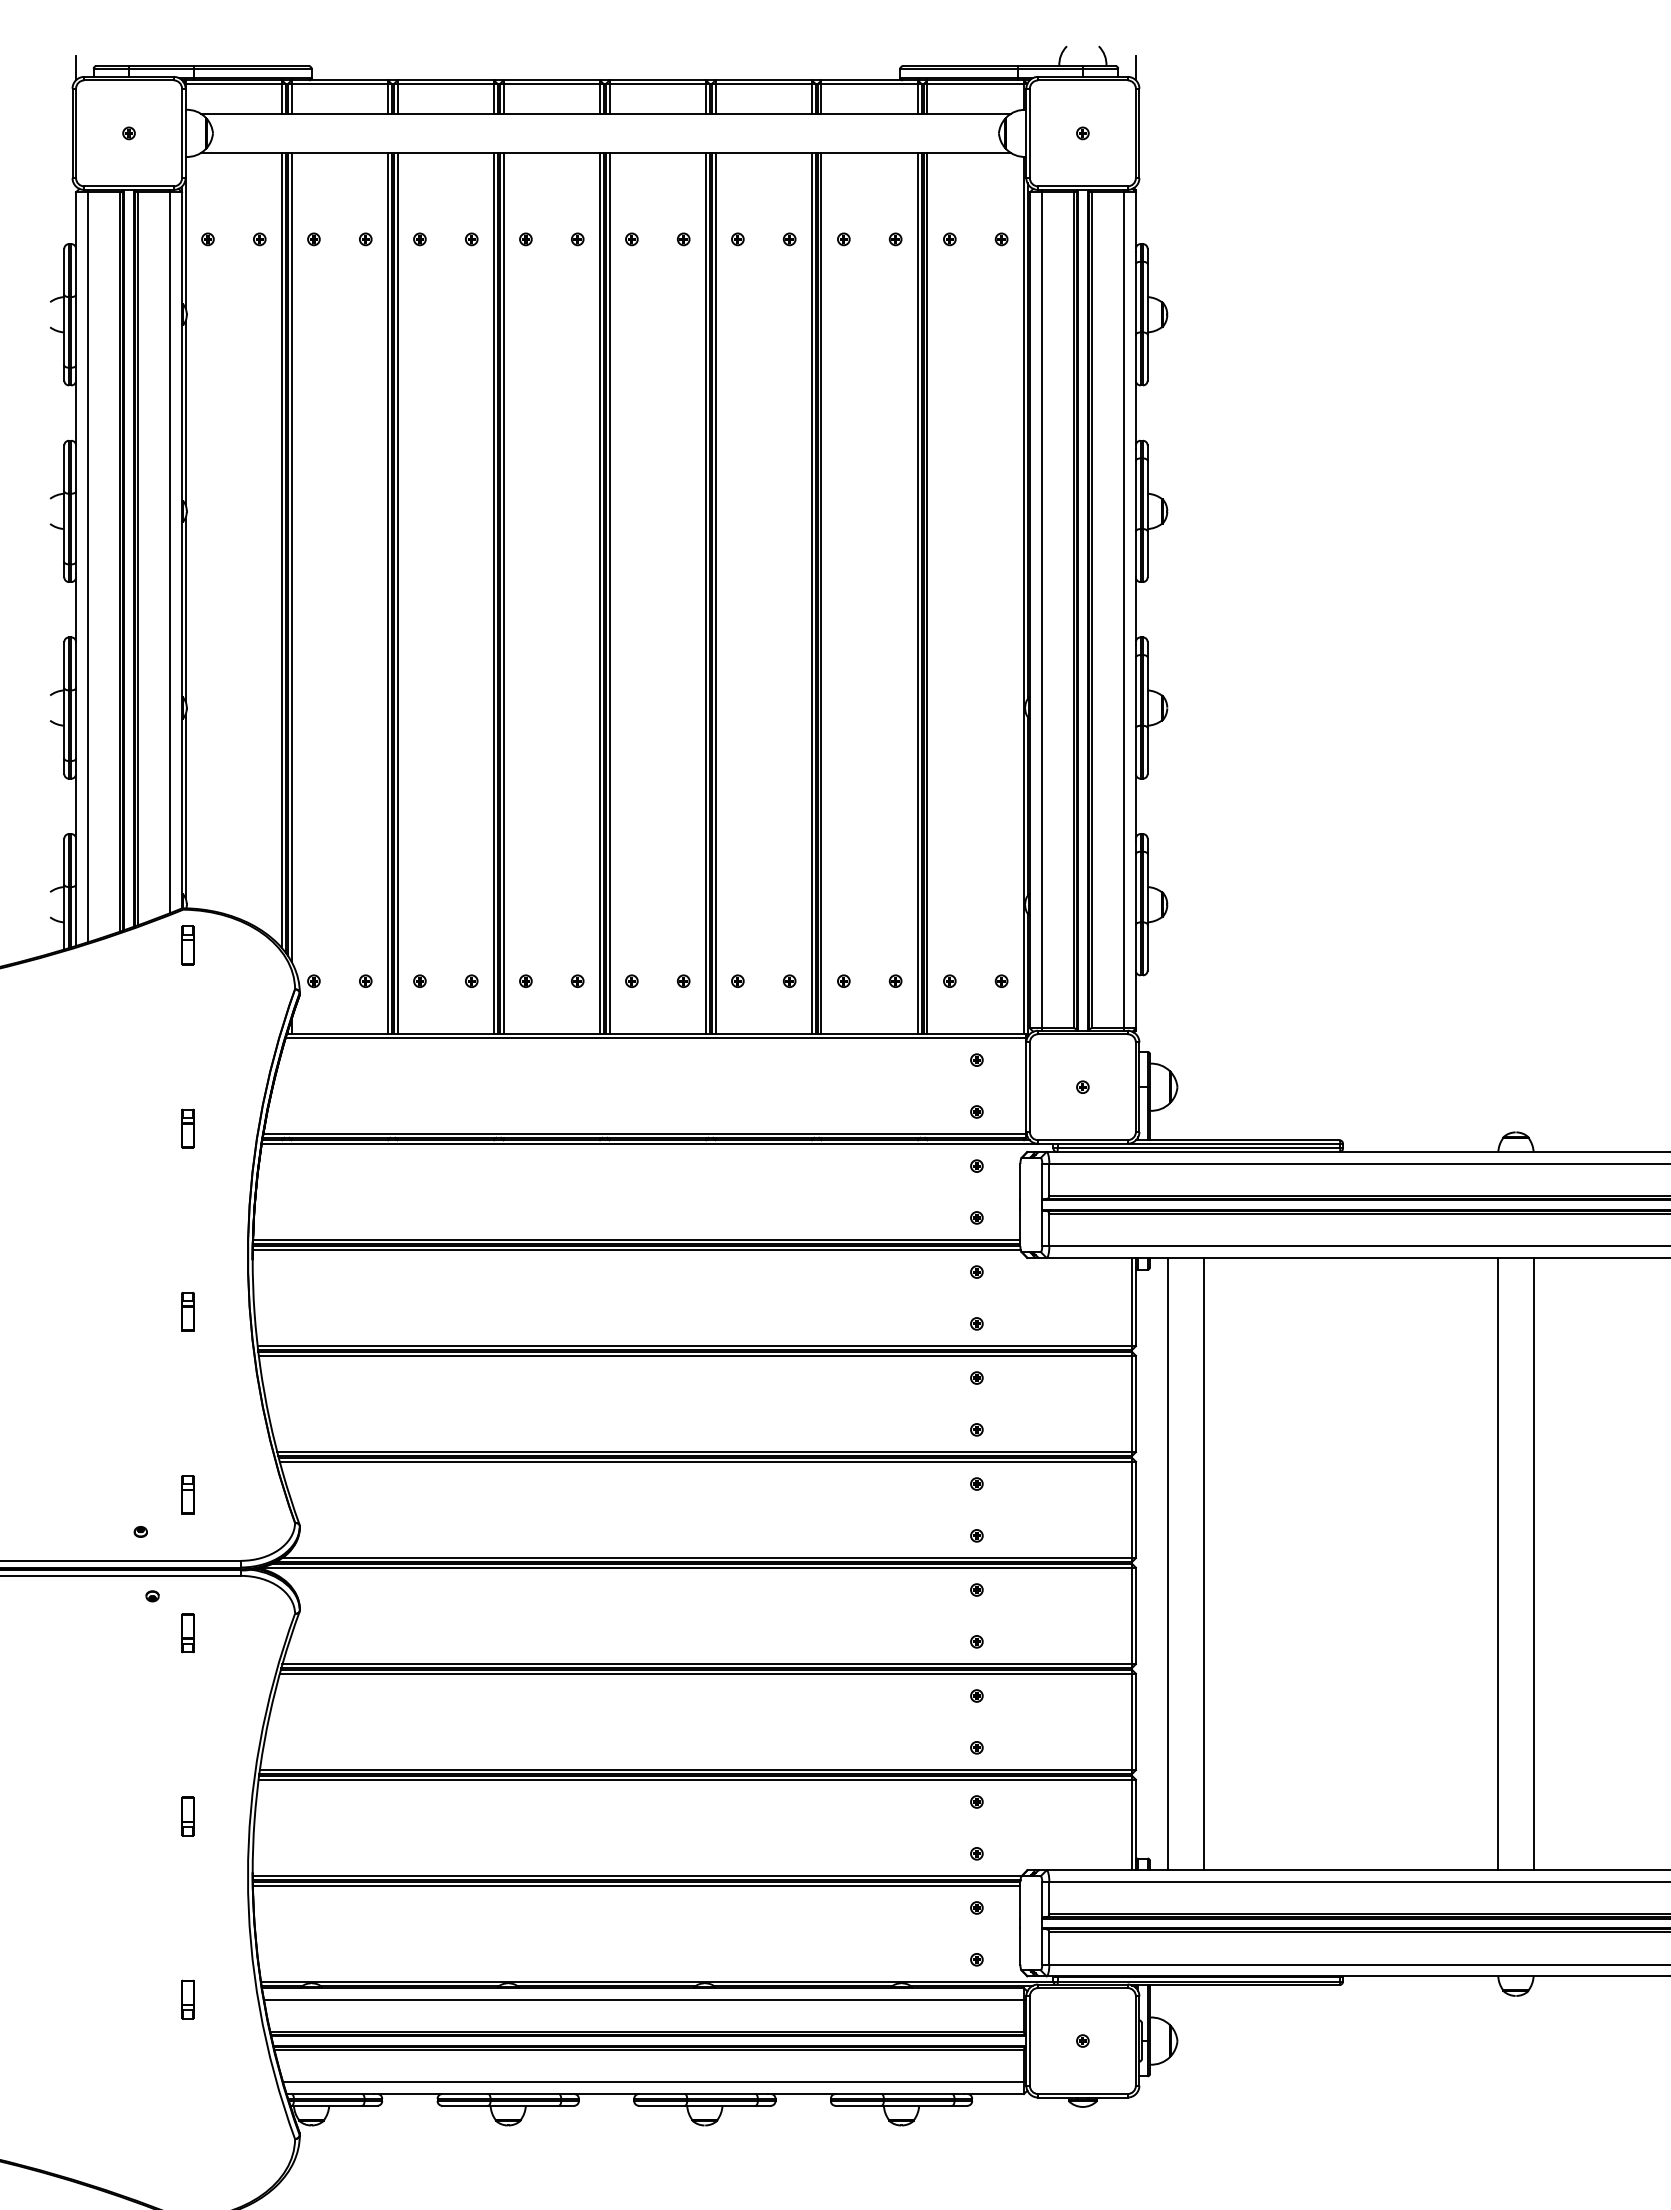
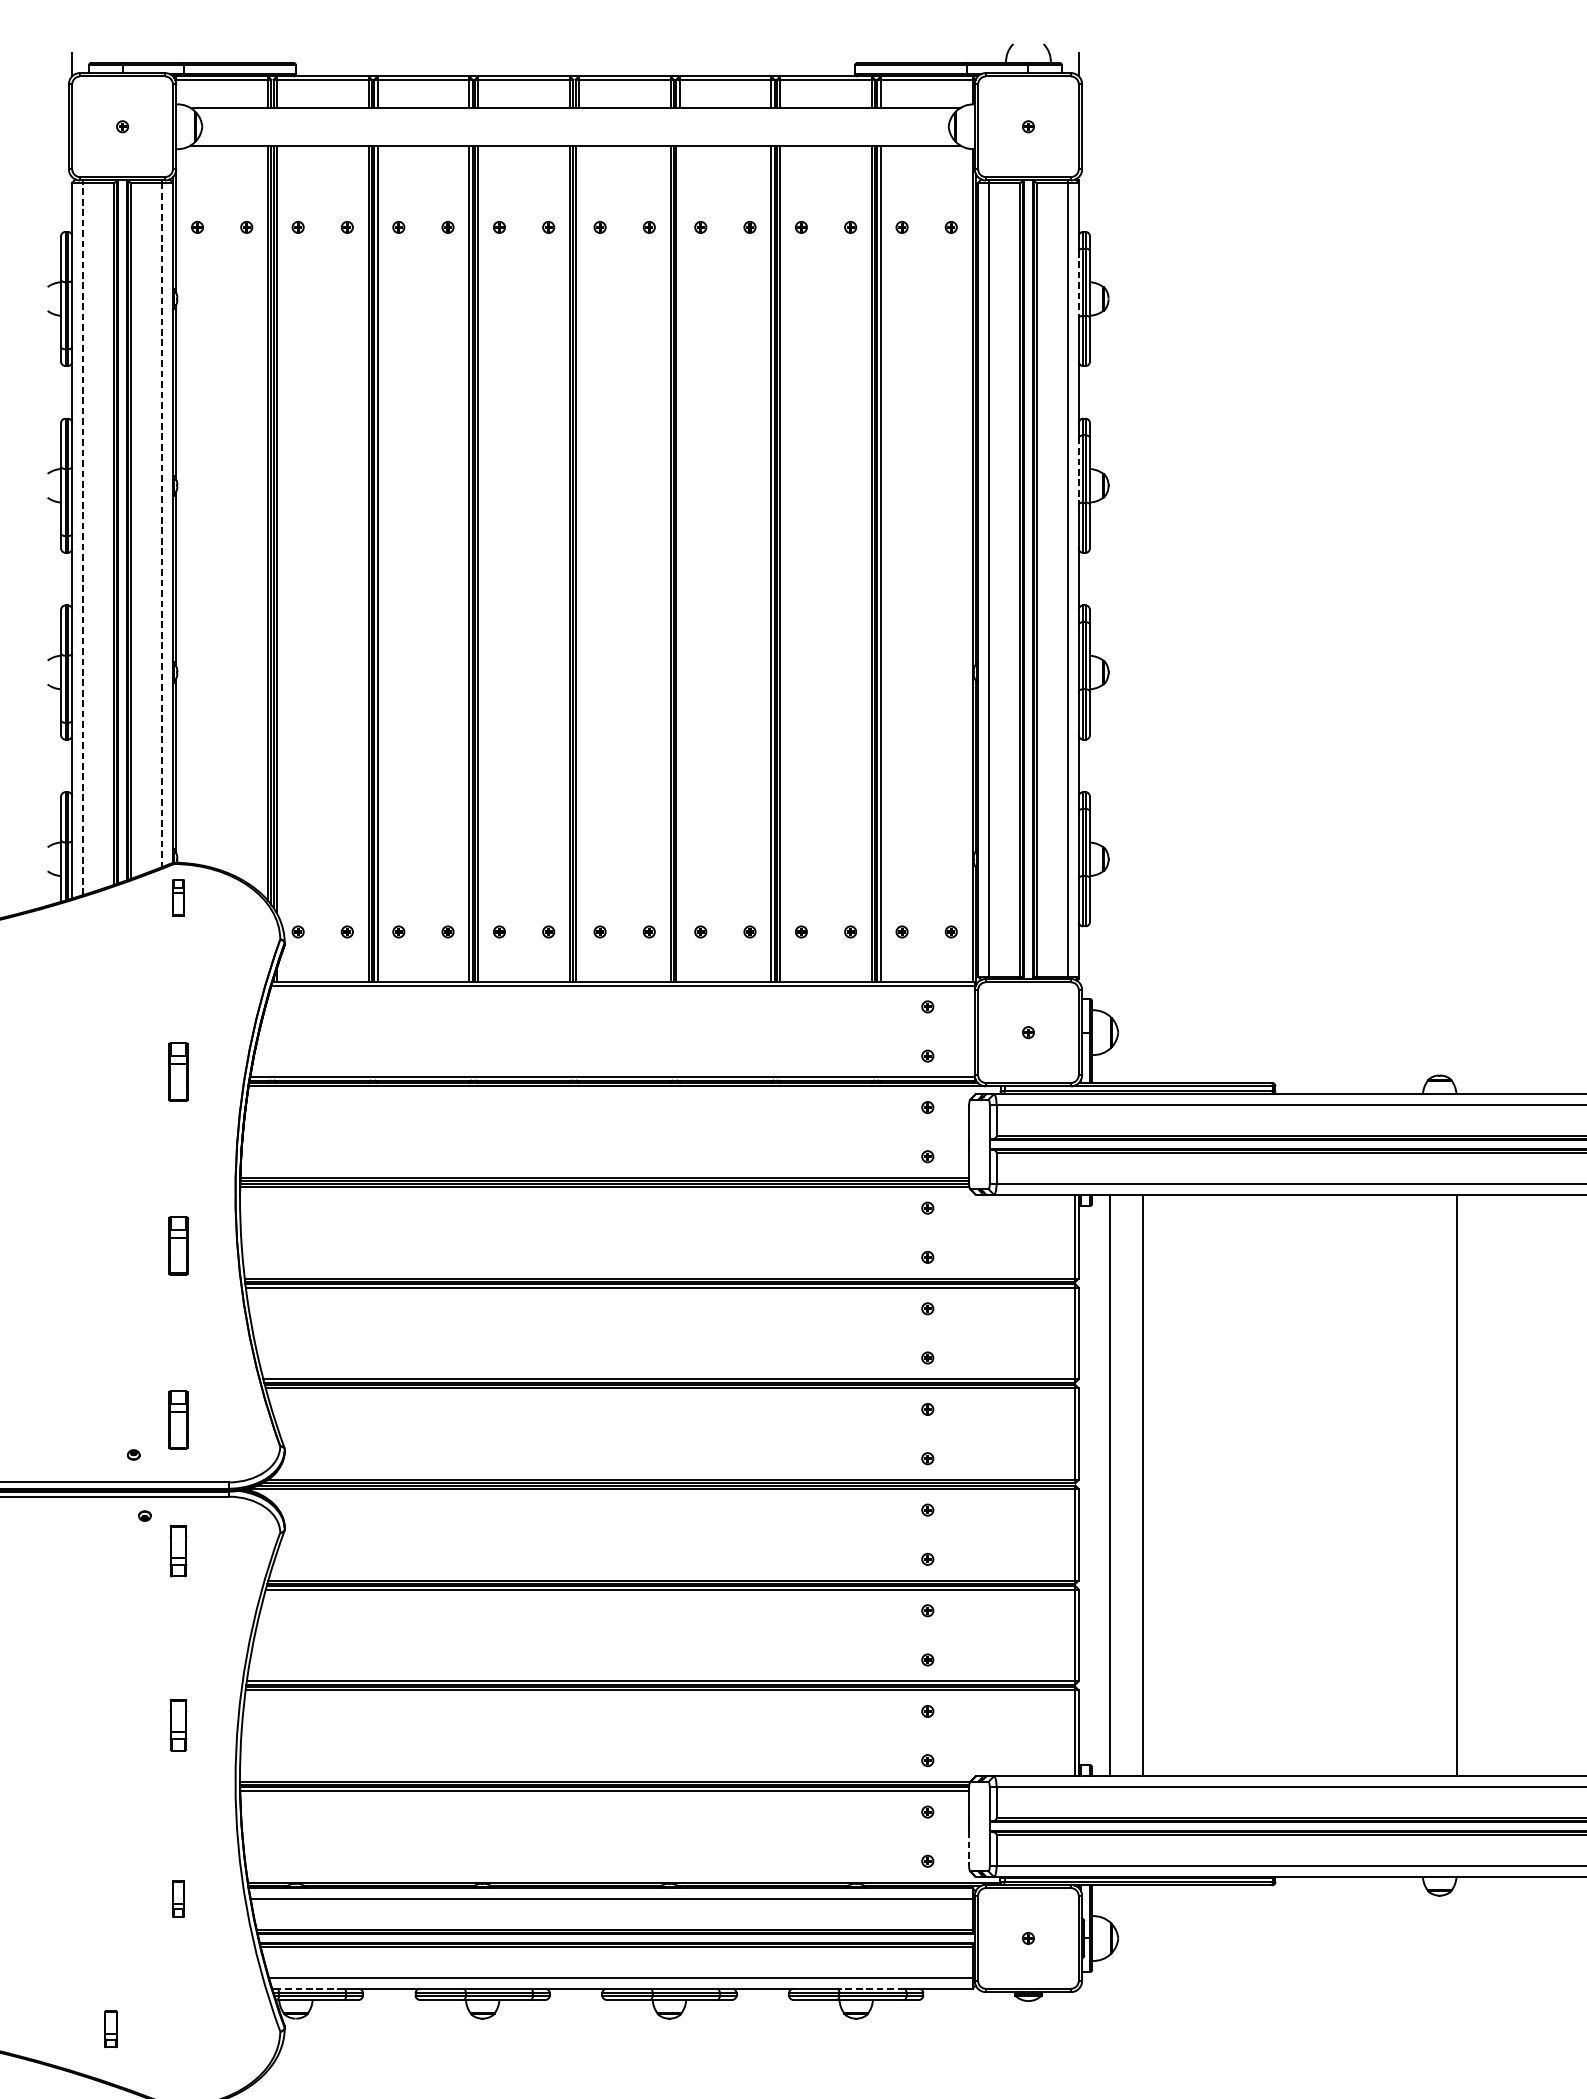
line: (1135, 299) -> (1078, 284), solid -> dashed
line: (1135, 496) -> (1078, 471), solid -> dashed
line: (170, 553) -> (161, 525), solid -> dashed
line: (87, 566) -> (83, 538), solid -> dashed
line: (609, 593) -> (578, 563), removed
line: (715, 593) -> (679, 563), removed
part: (187, 1128) -> (178, 1071), size x1.6
part: (187, 1311) -> (178, 1245), size x1.6
part: (187, 1494) -> (178, 1419), size x1.6
line: (1498, 1563) -> (1423, 1484), removed
part: (187, 1633) -> (178, 1551), size x1.4
part: (187, 1816) -> (178, 1725), size x1.4
line: (1020, 1946) -> (969, 1848), solid -> dashed
line: (326, 2094) -> (310, 1989), solid -> dashed
line: (916, 2094) -> (870, 1989), solid -> dashed
part: (116, 2136) -> (110, 2029), added

